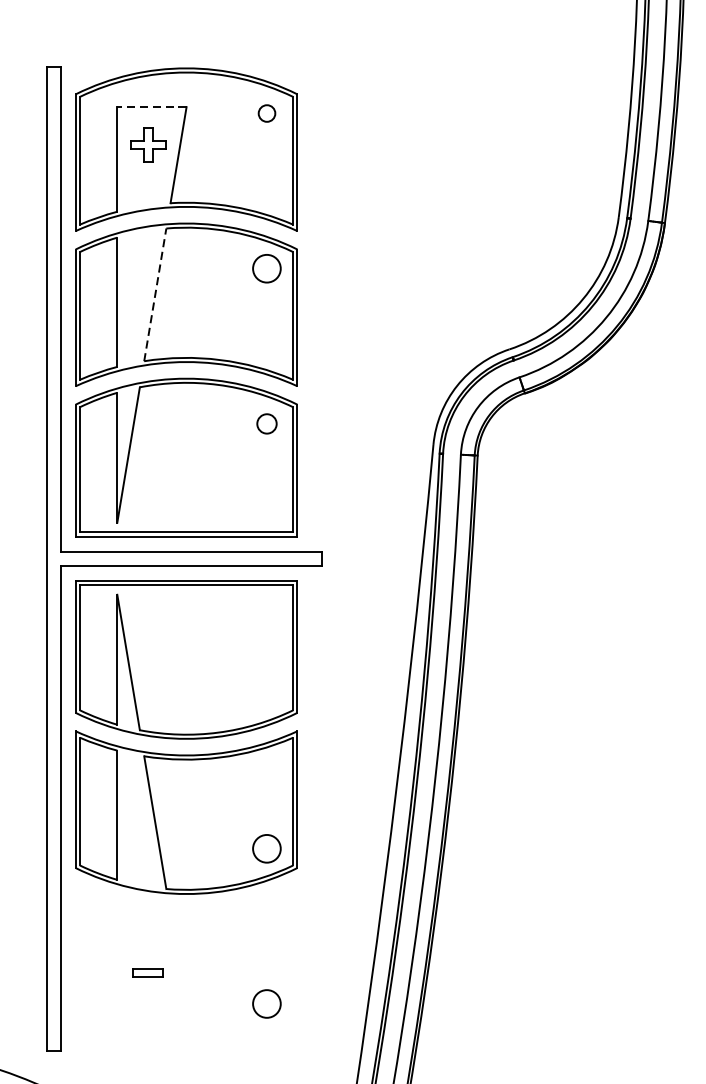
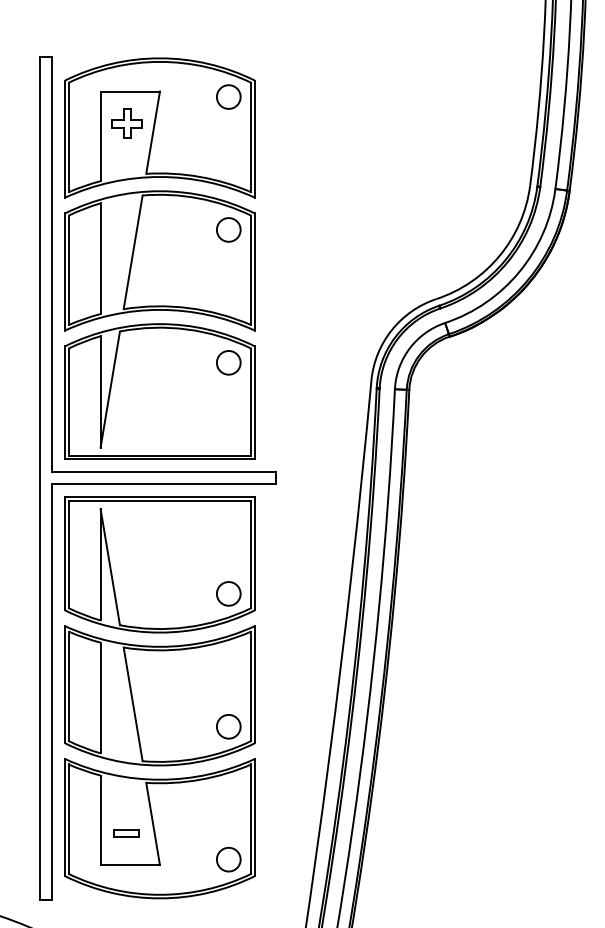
line: (152, 107) -> (130, 91), dashed -> solid
circle: (266, 112) -> (228, 96), size x1.67
line: (155, 295) -> (133, 252), dashed -> solid
circle: (266, 423) -> (228, 362), size x1.43
circle: (266, 693) -> (228, 593), added
part: (186, 967) -> (159, 828), added

